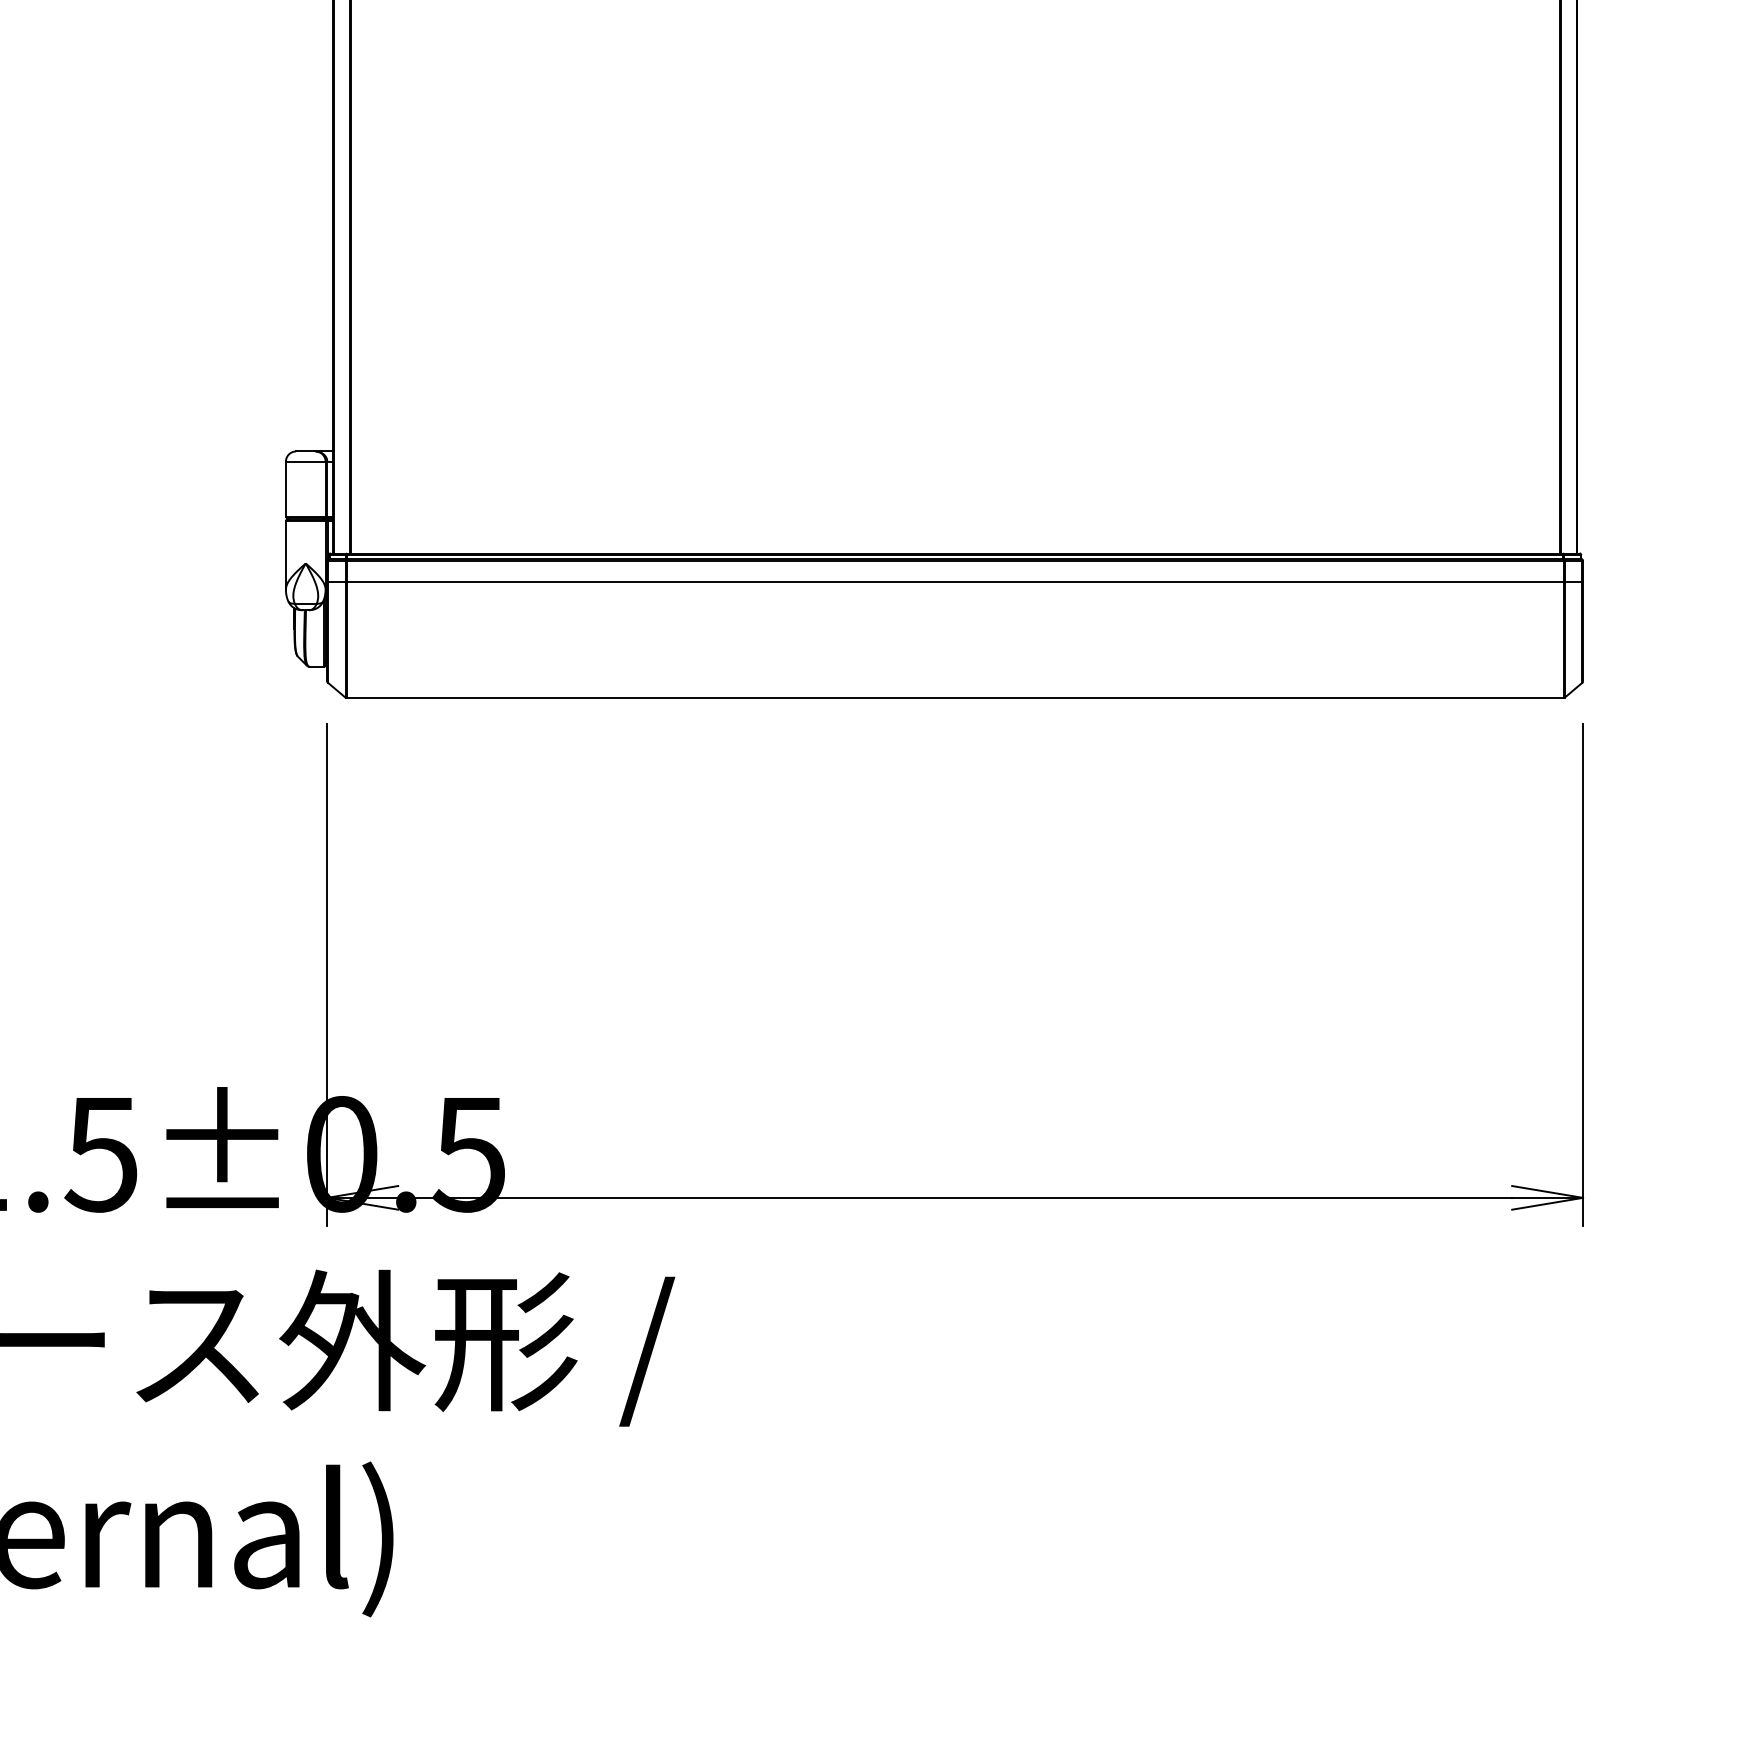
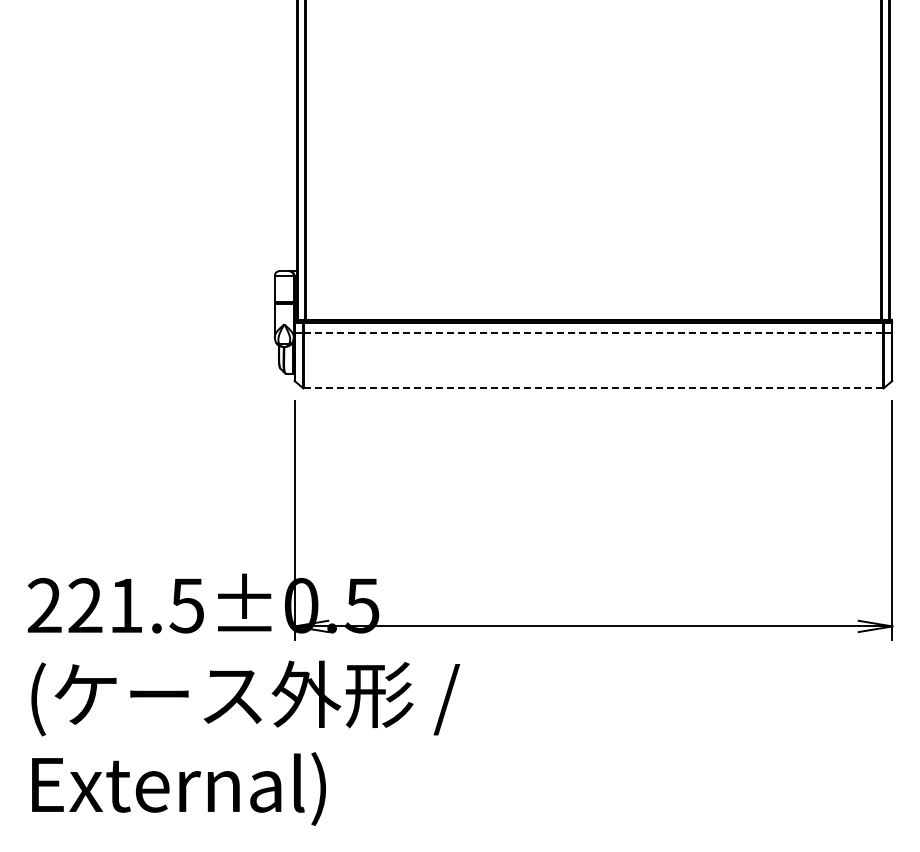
line: (955, 582) -> (593, 333), solid -> dashed
line: (955, 698) -> (593, 388), solid -> dashed

